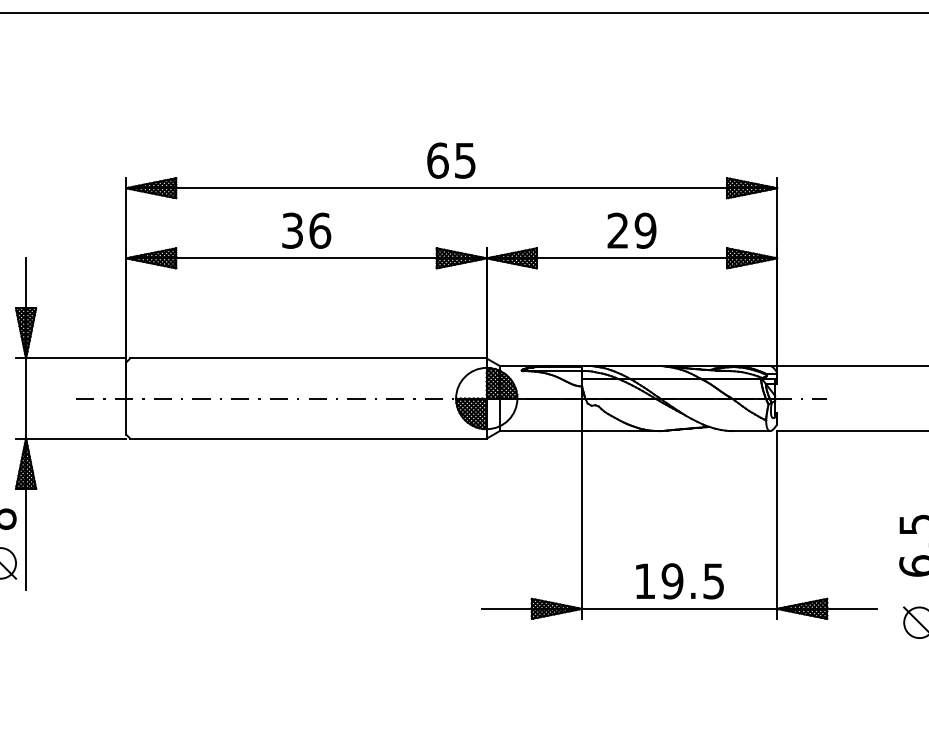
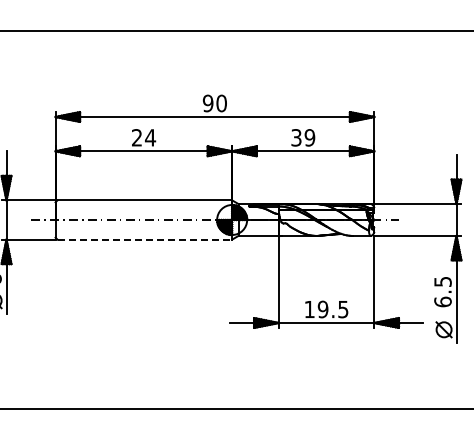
text: (450, 160) -> (214, 103), 65 -> 90
text: (307, 230) -> (144, 137), 36 -> 24
text: (618, 230) -> (296, 137), 29 -> 39
line: (309, 438) -> (145, 239), solid -> dashed

